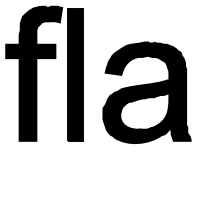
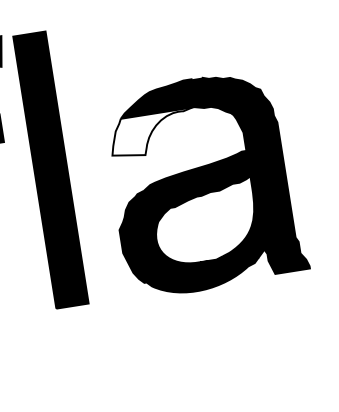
fill: (126, 64) -> (152, 131), removed

